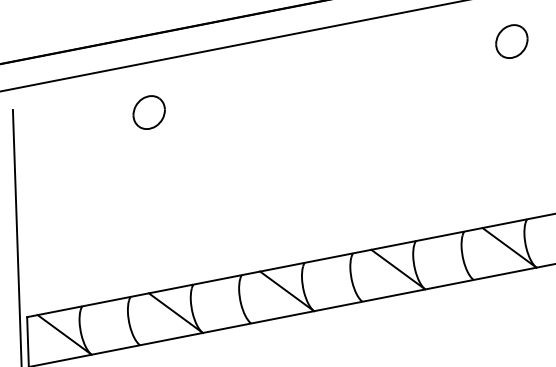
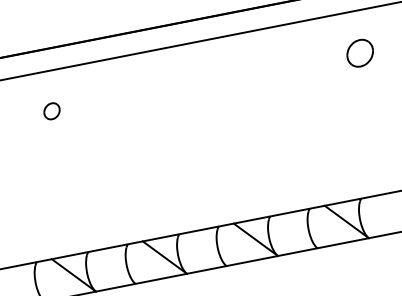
part: (511, 41) -> (359, 53), moved
part: (148, 112) -> (51, 111), size x0.6

